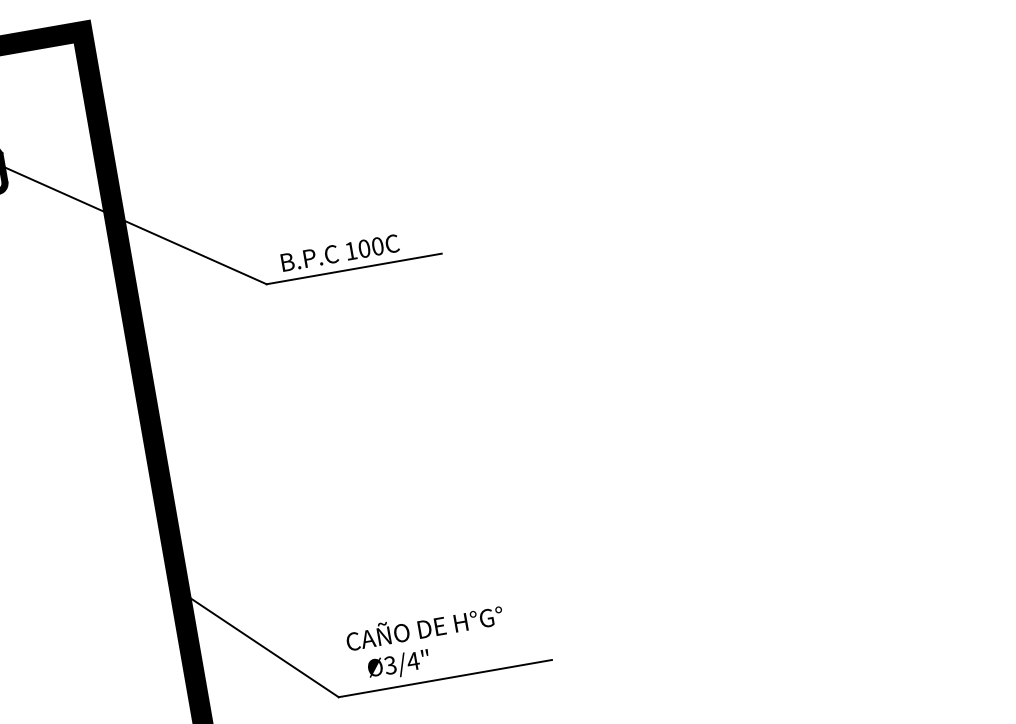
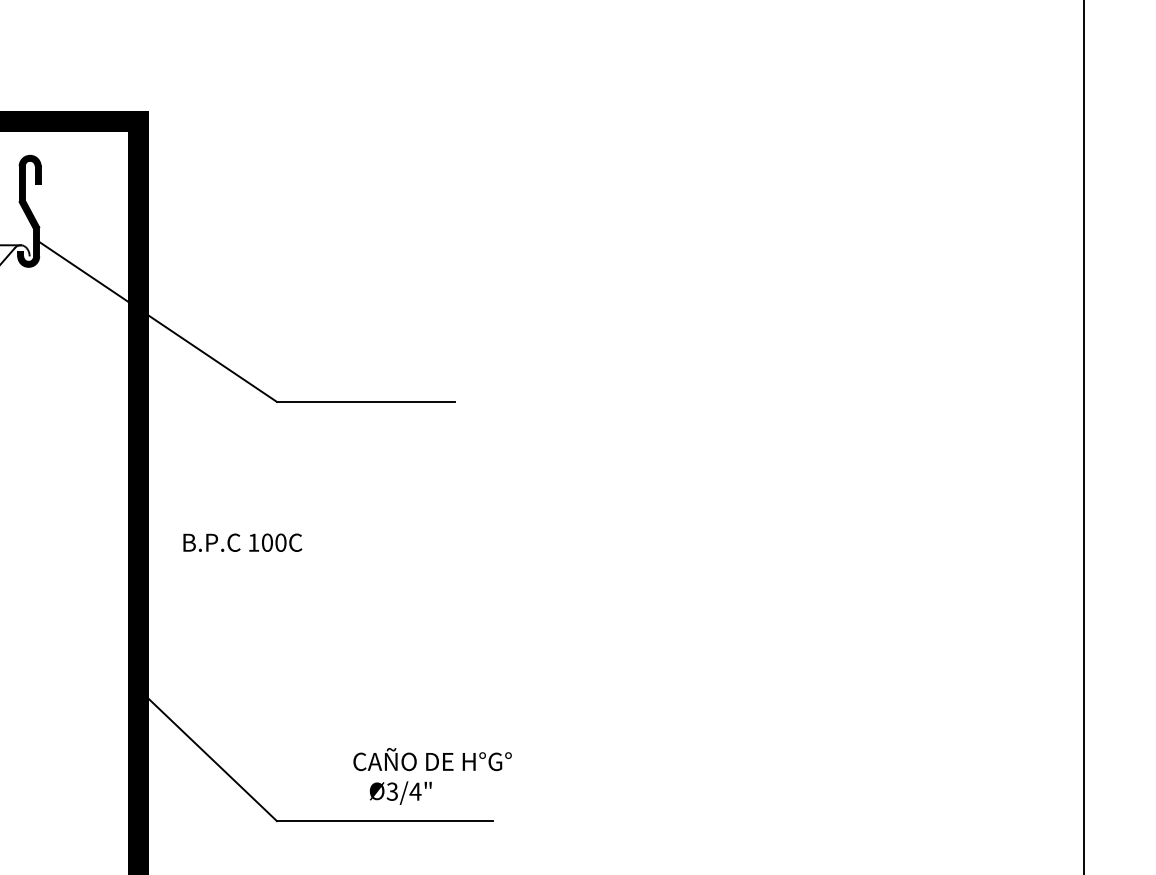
text: (339, 252) -> (242, 542), moved
text: (427, 643) -> (432, 776), moved

